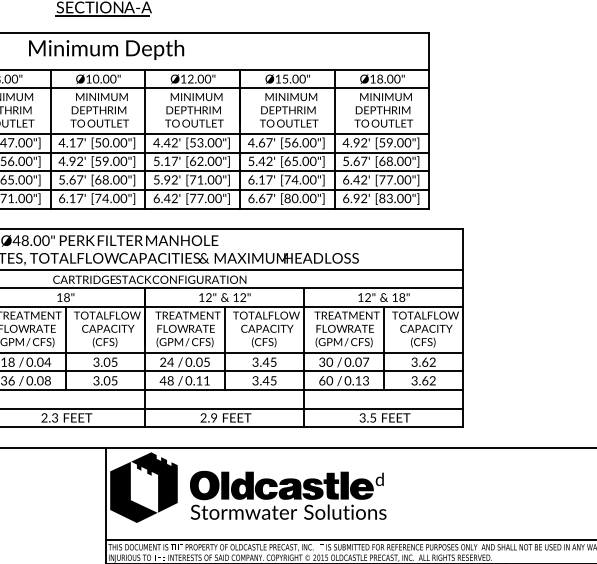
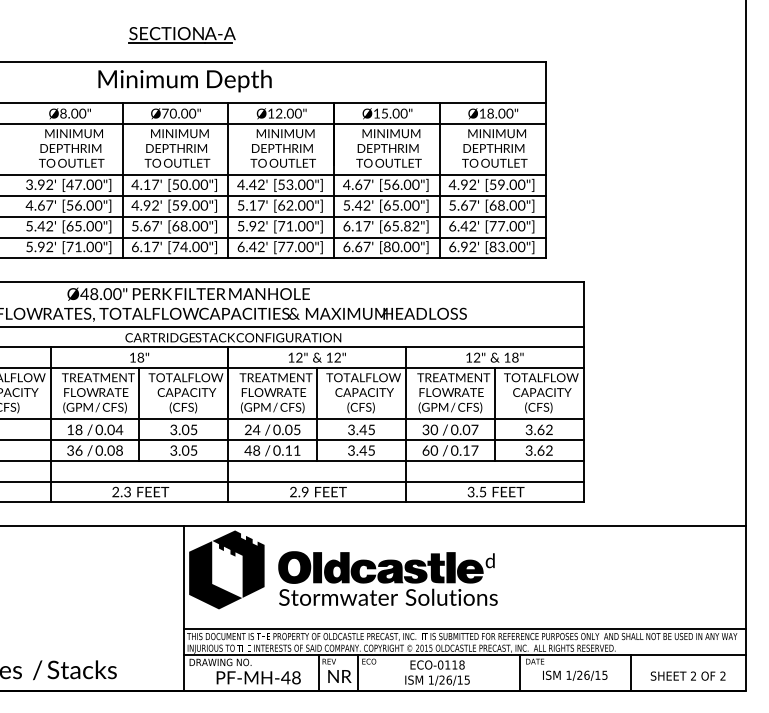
text: (89, 78) -> (165, 113), Ø10.00" -> Ø70.00"
text: (300, 180) -> (401, 226), [74.00"] -> [65.82"]
text: (365, 380) -> (474, 450), 0.13 -> 0.17

